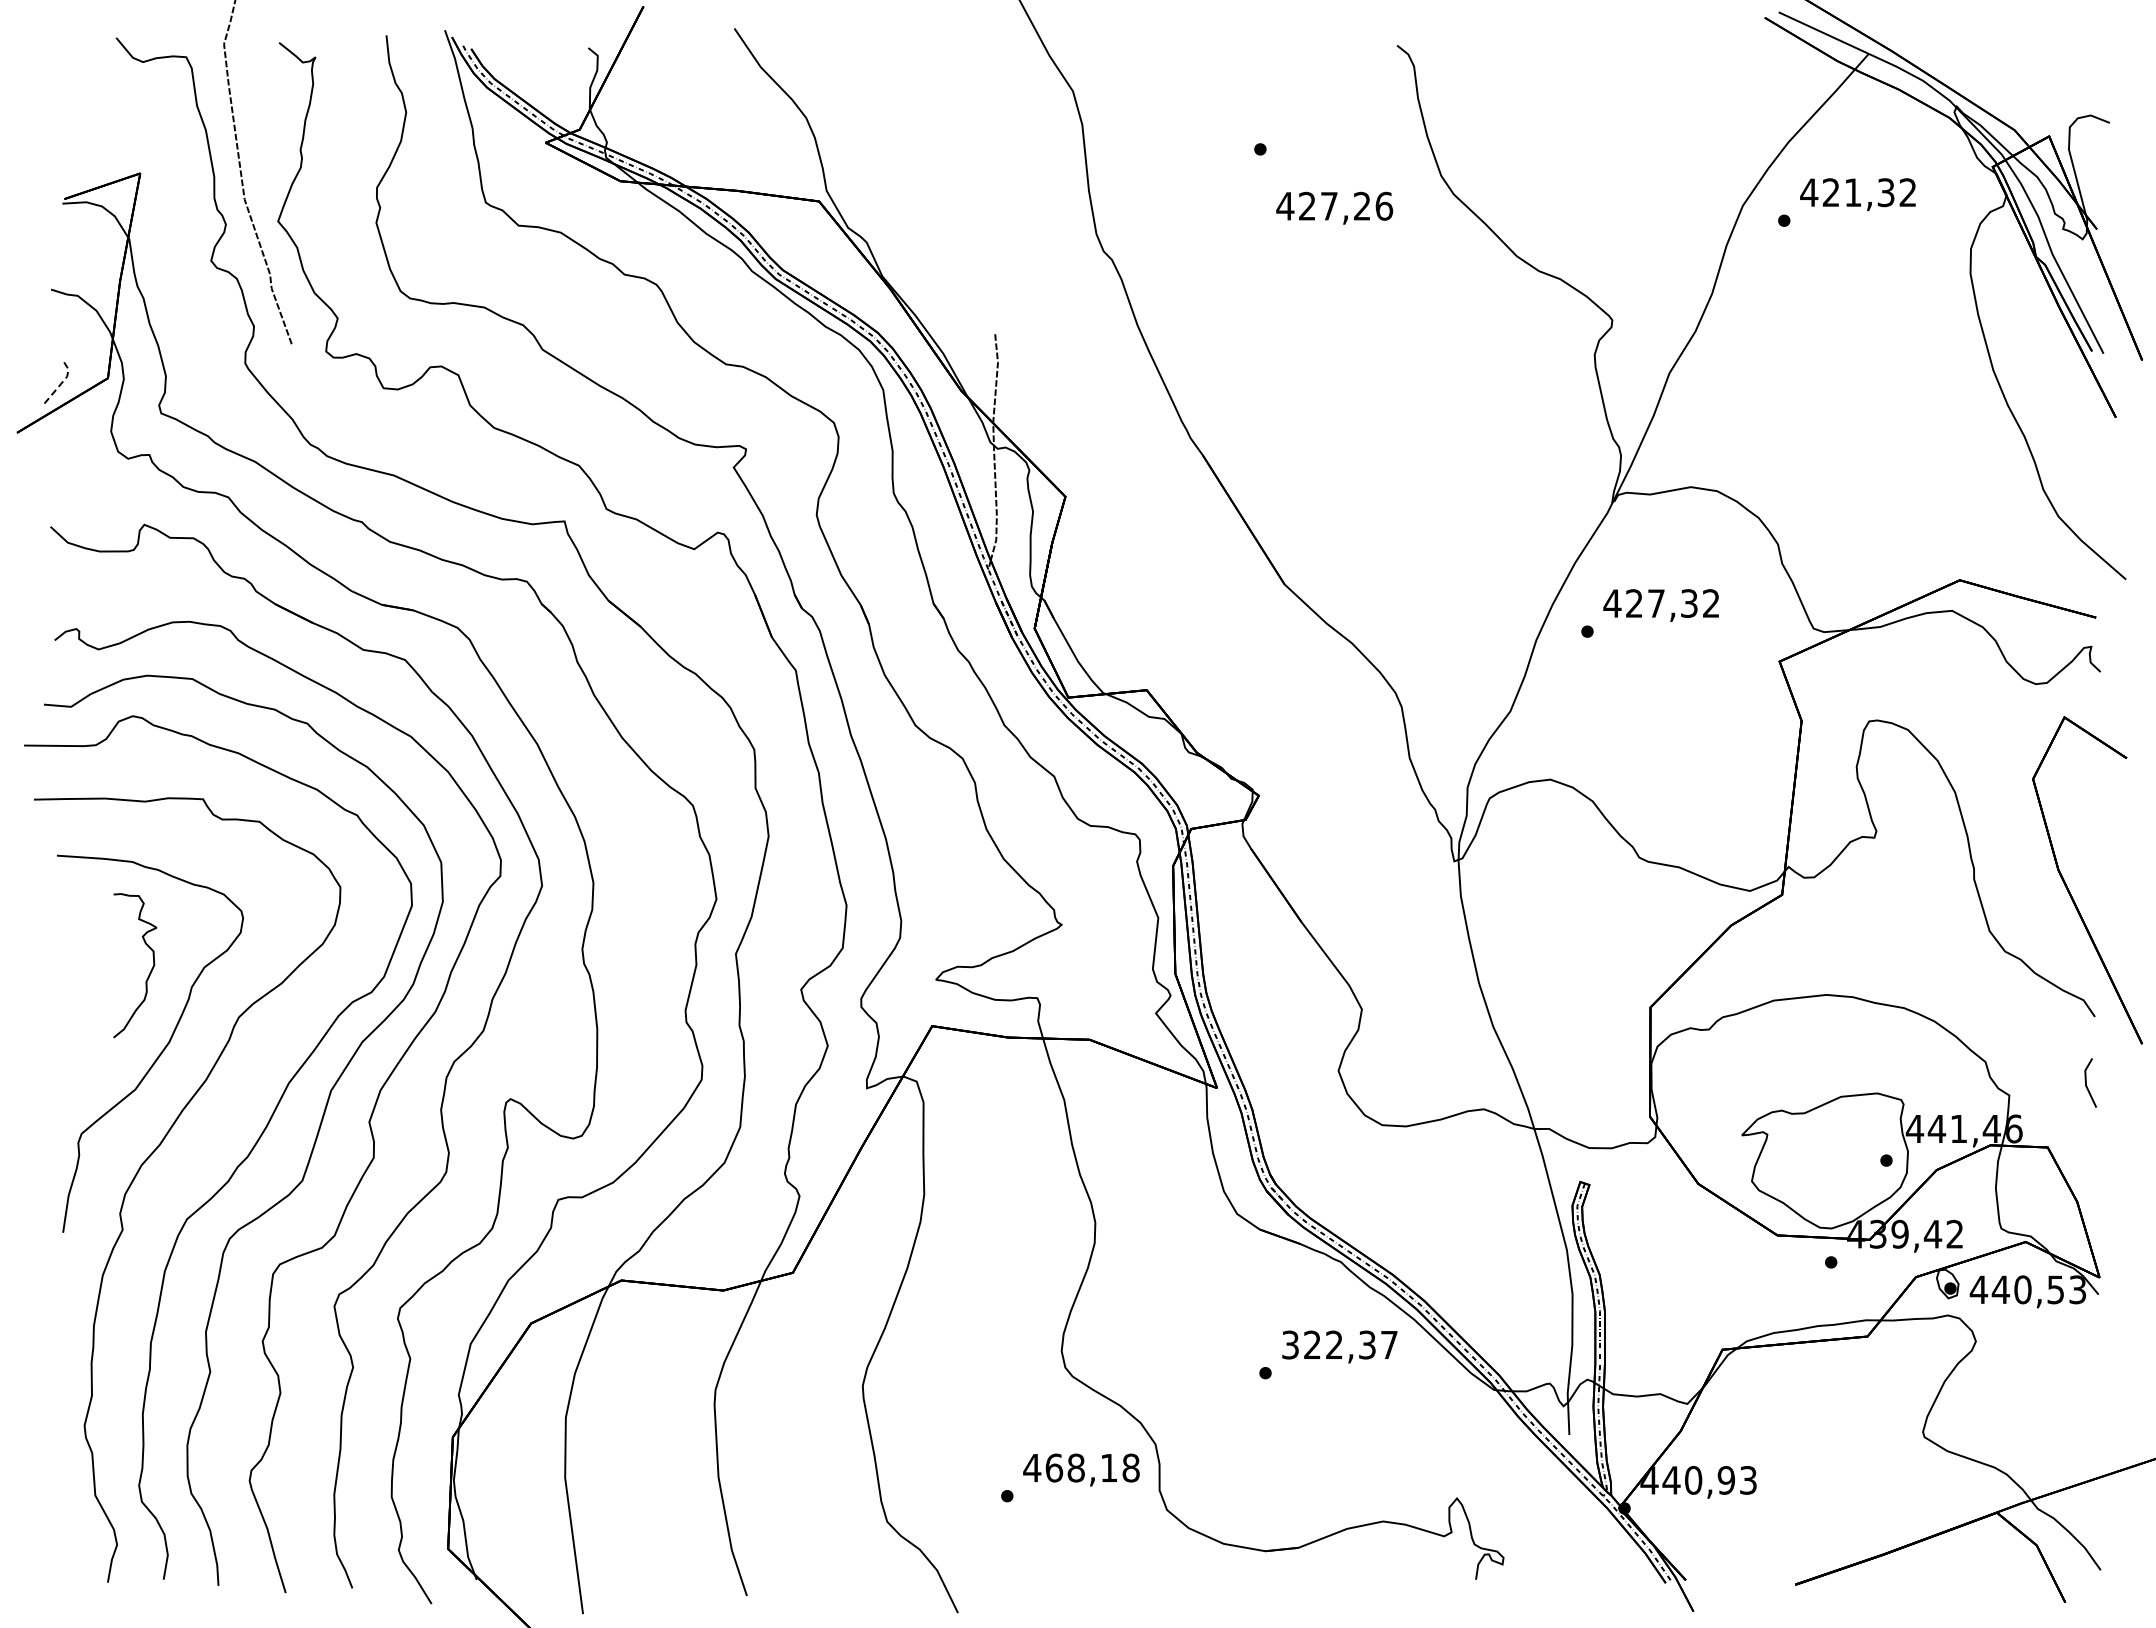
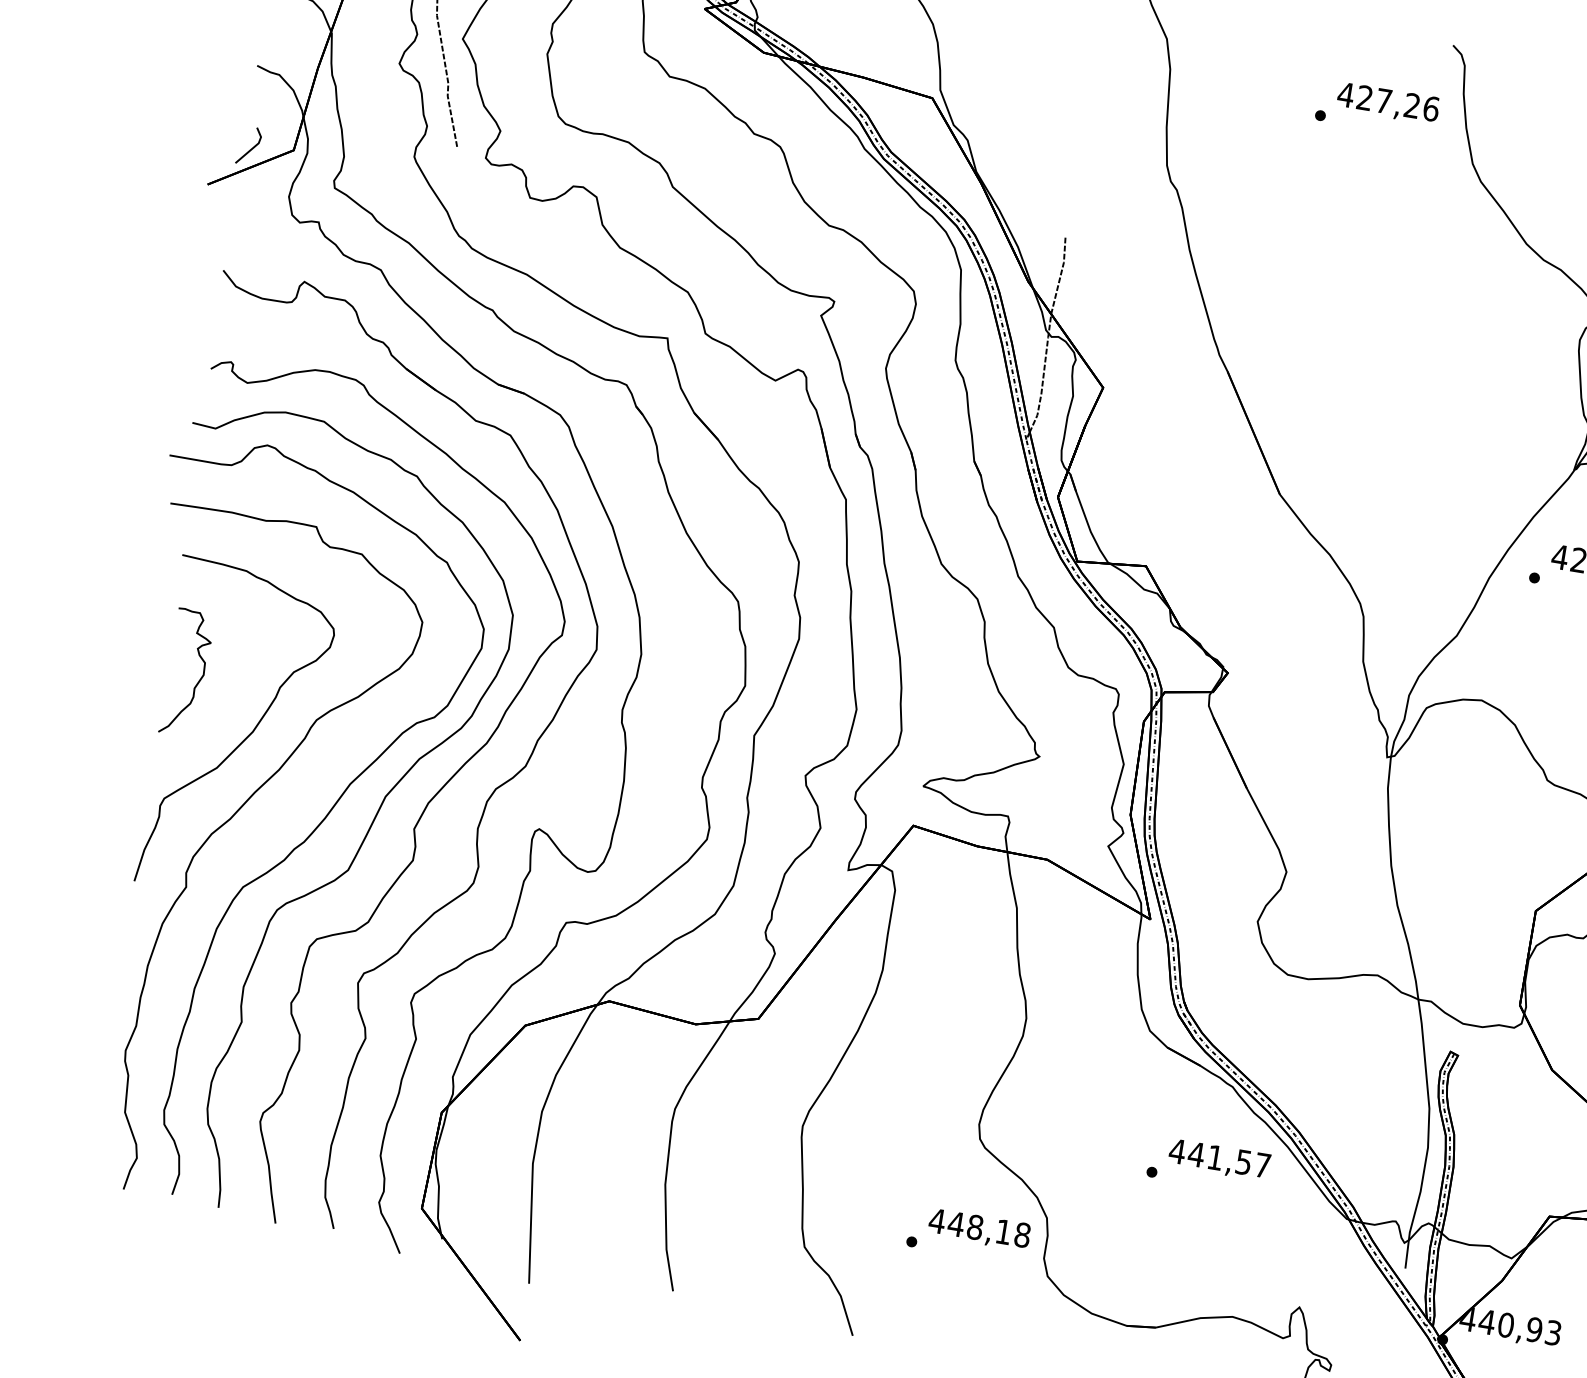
text: (1334, 207) -> (1388, 102), moved
line: (62, 382) -> (253, 147), dashed -> solid
curve: (149, 972) -> (198, 680), moved
text: (1328, 1344) -> (1210, 1156), 322,37 -> 441,57
text: (1054, 1467) -> (956, 1223), 468,18 -> 448,18

